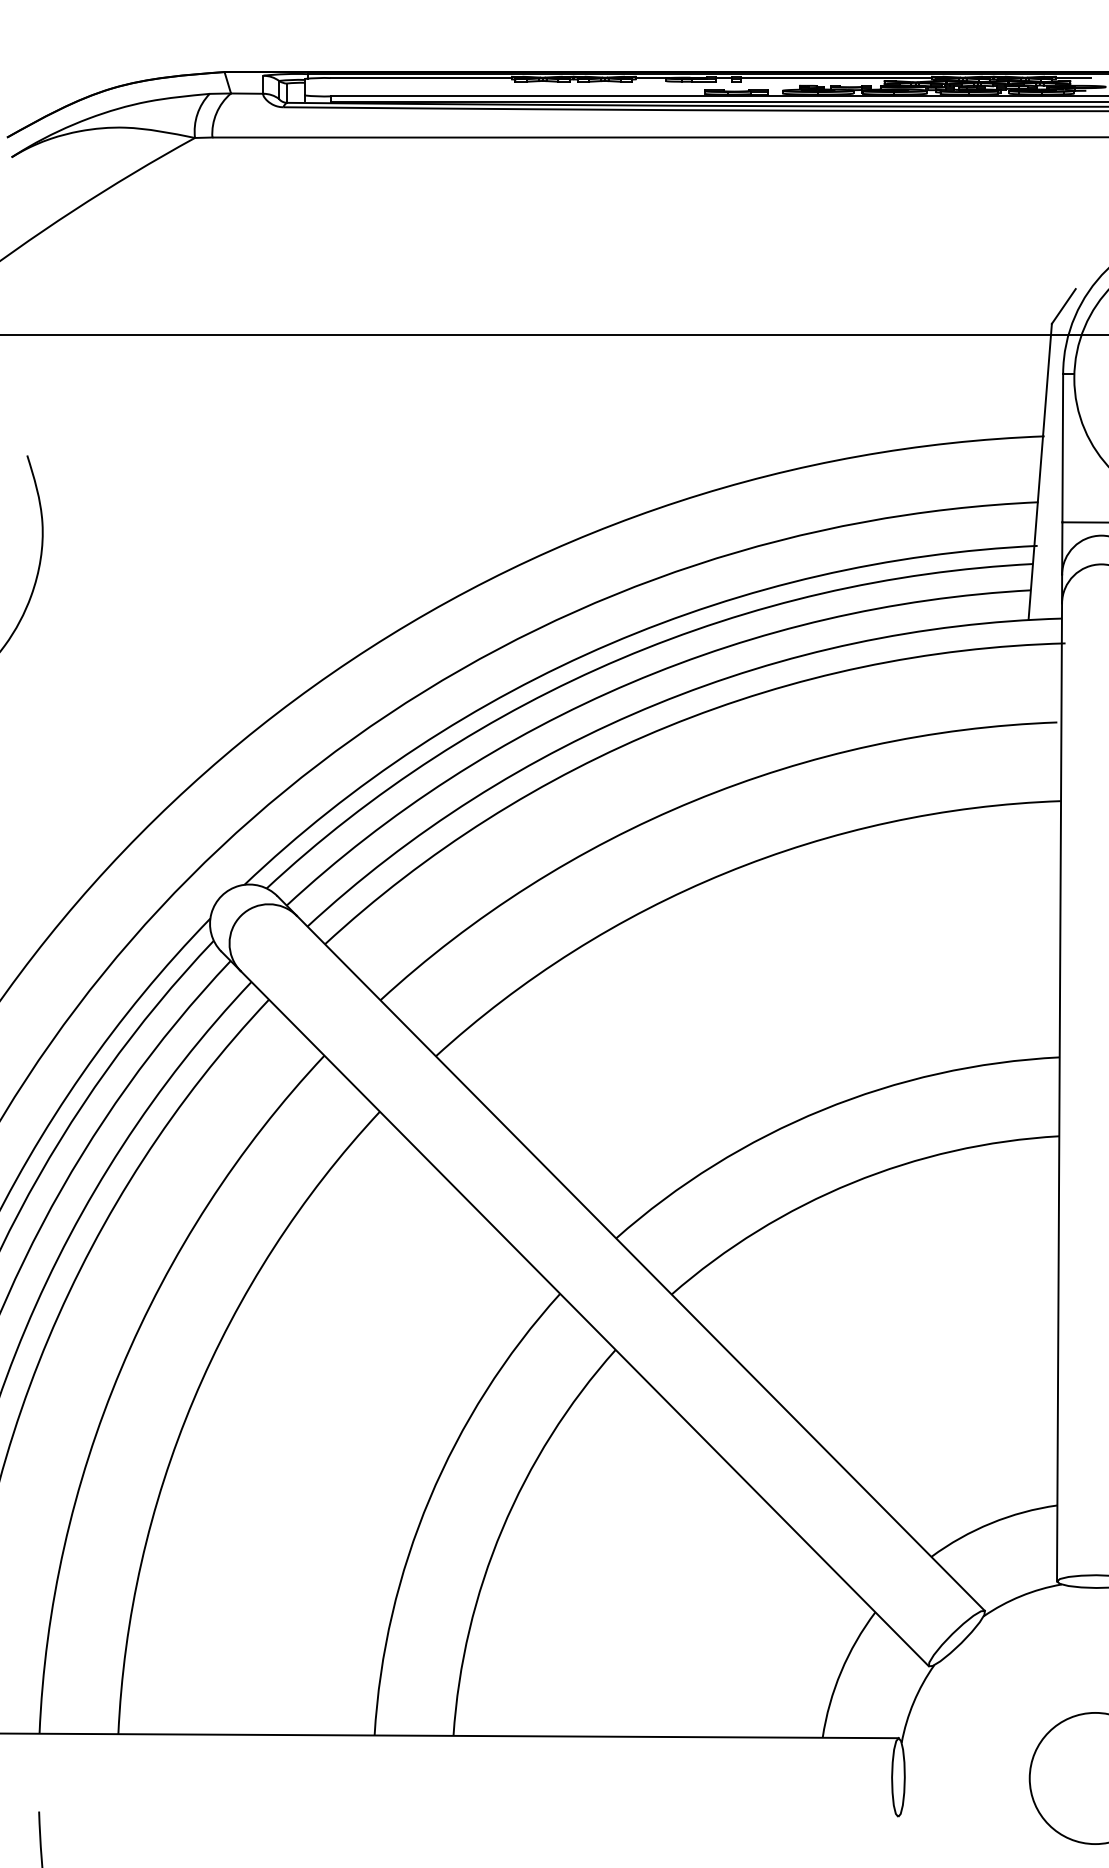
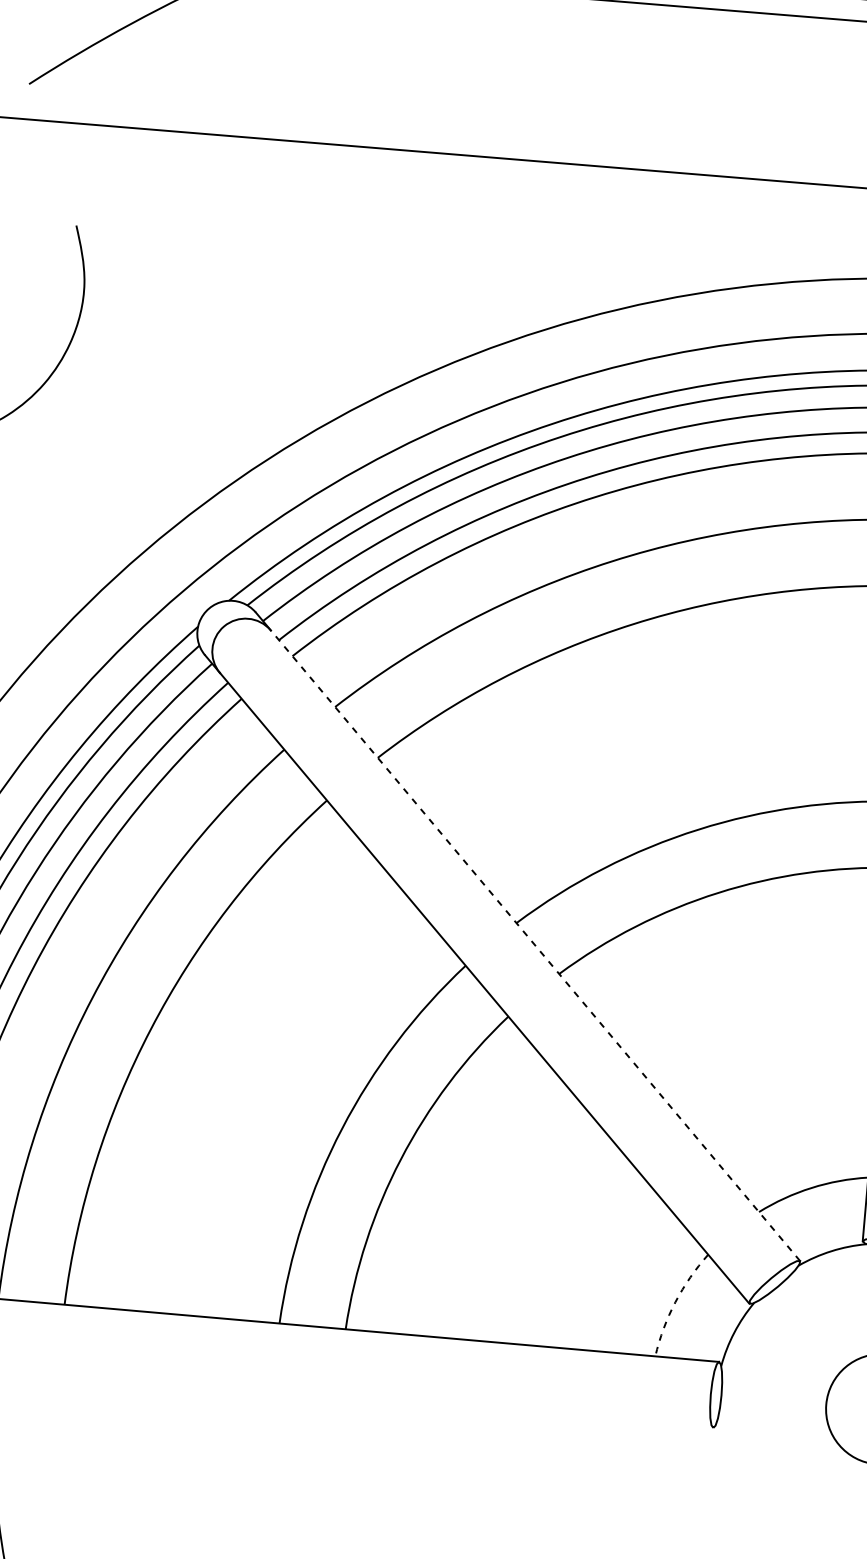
line: (640, 1263) -> (535, 945), solid -> dashed
arc: (841, 1671) -> (675, 1302), solid -> dashed

